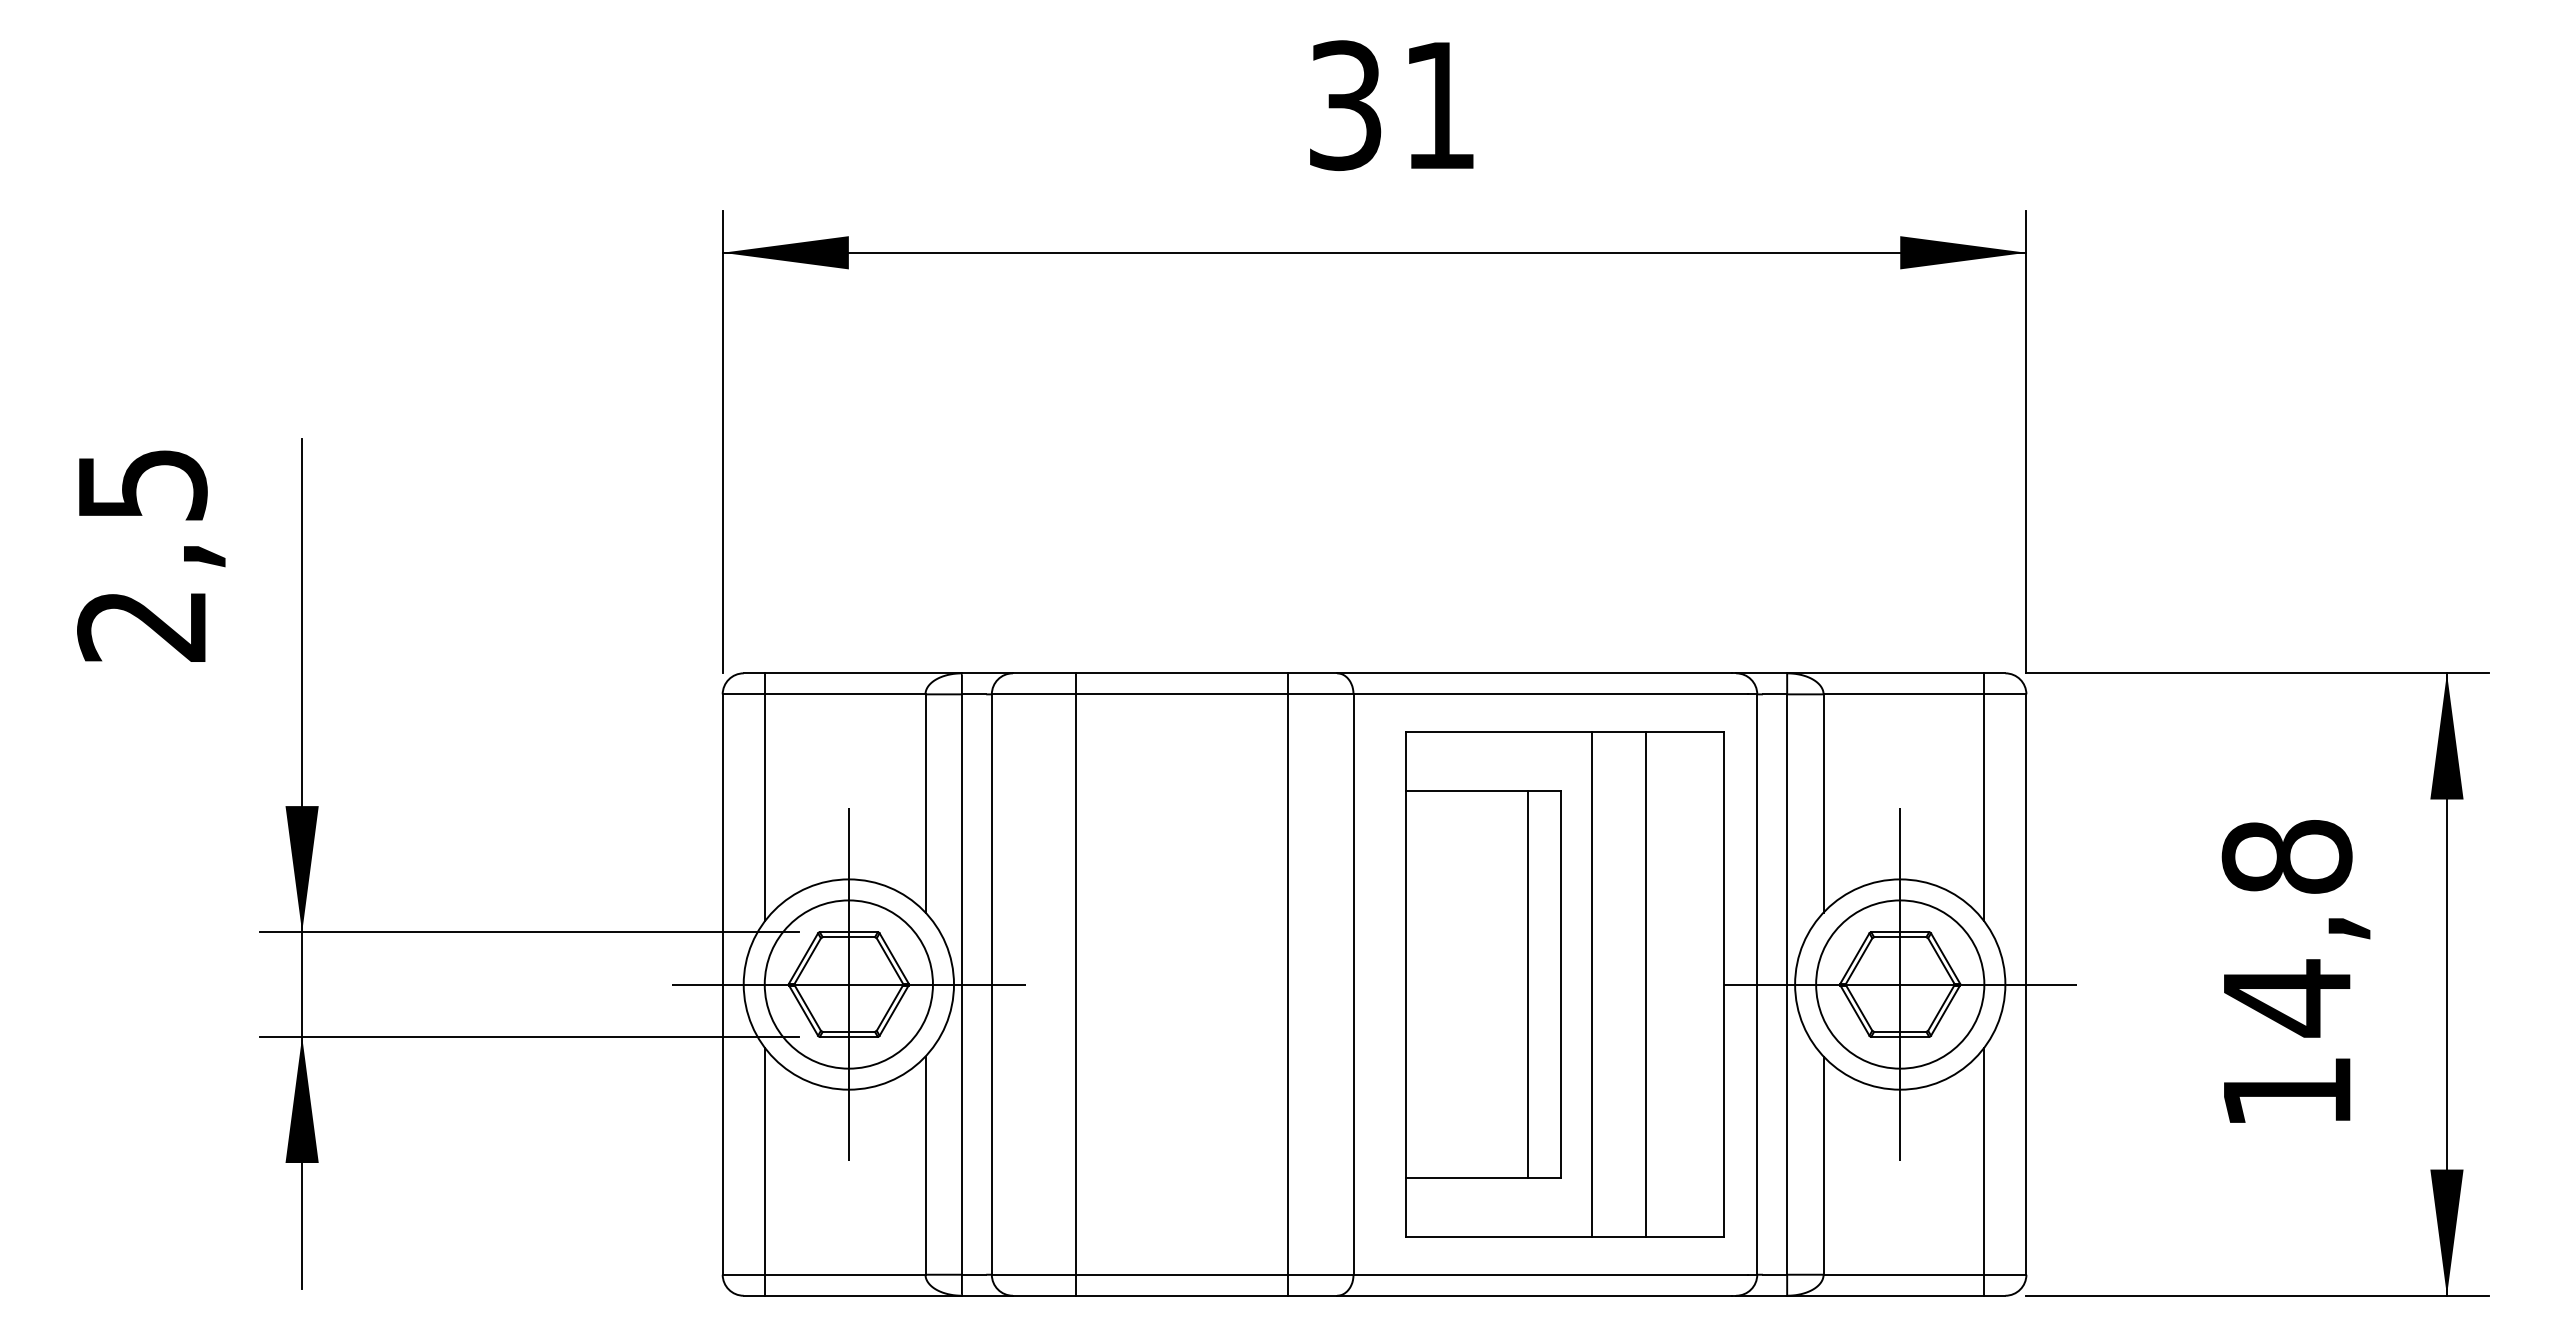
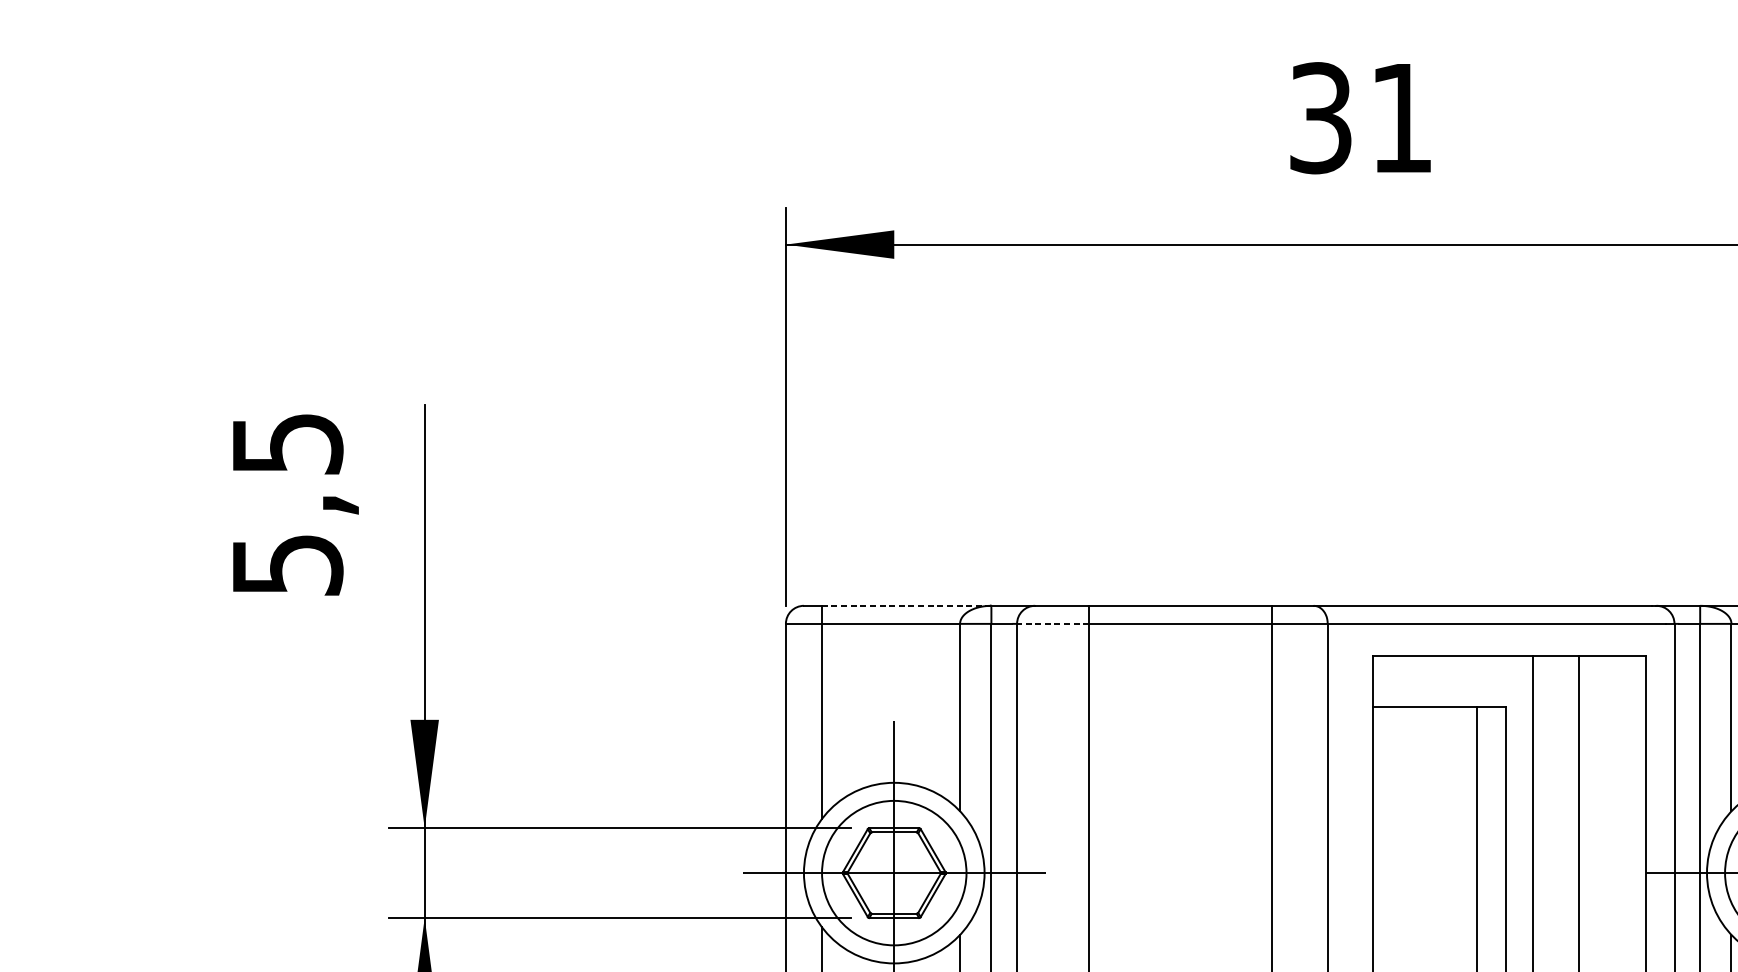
text: (142, 626) -> (287, 565), 2,5 -> 5,5
line: (863, 673) -> (906, 605), solid -> dashed
line: (1033, 694) -> (1052, 623), solid -> dashed

